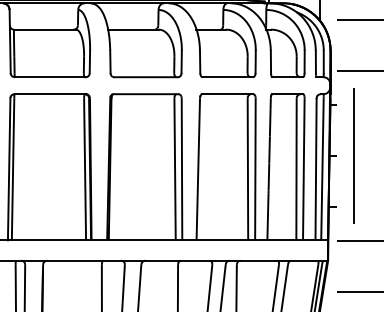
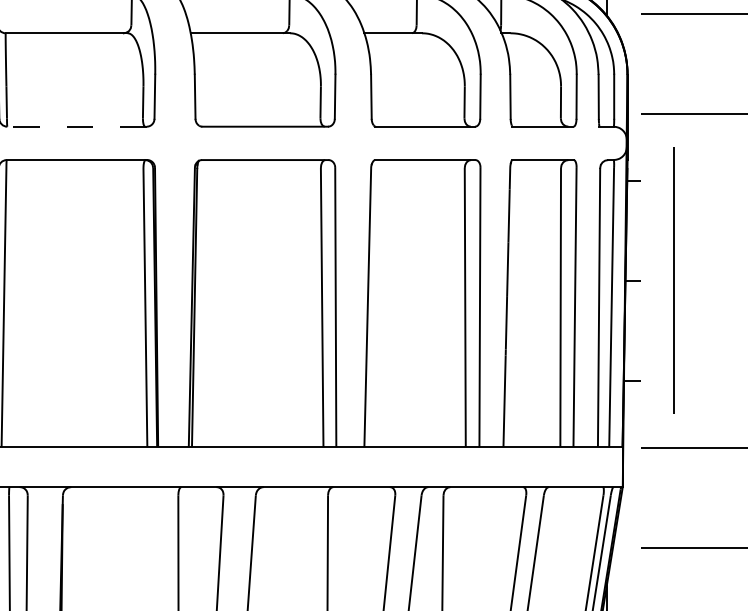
line: (49, 77) -> (75, 127), solid -> dashed

